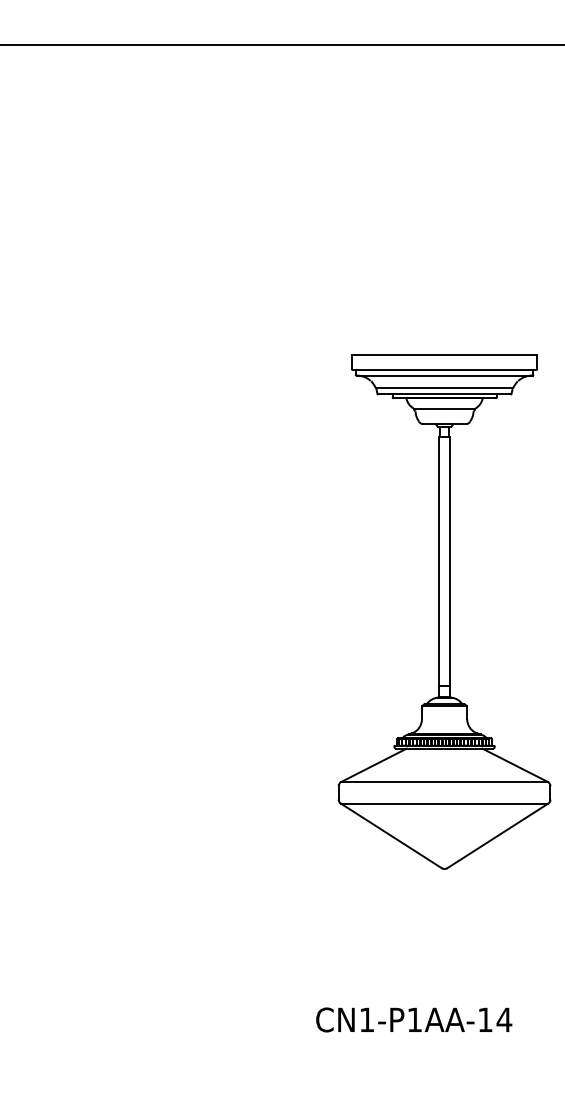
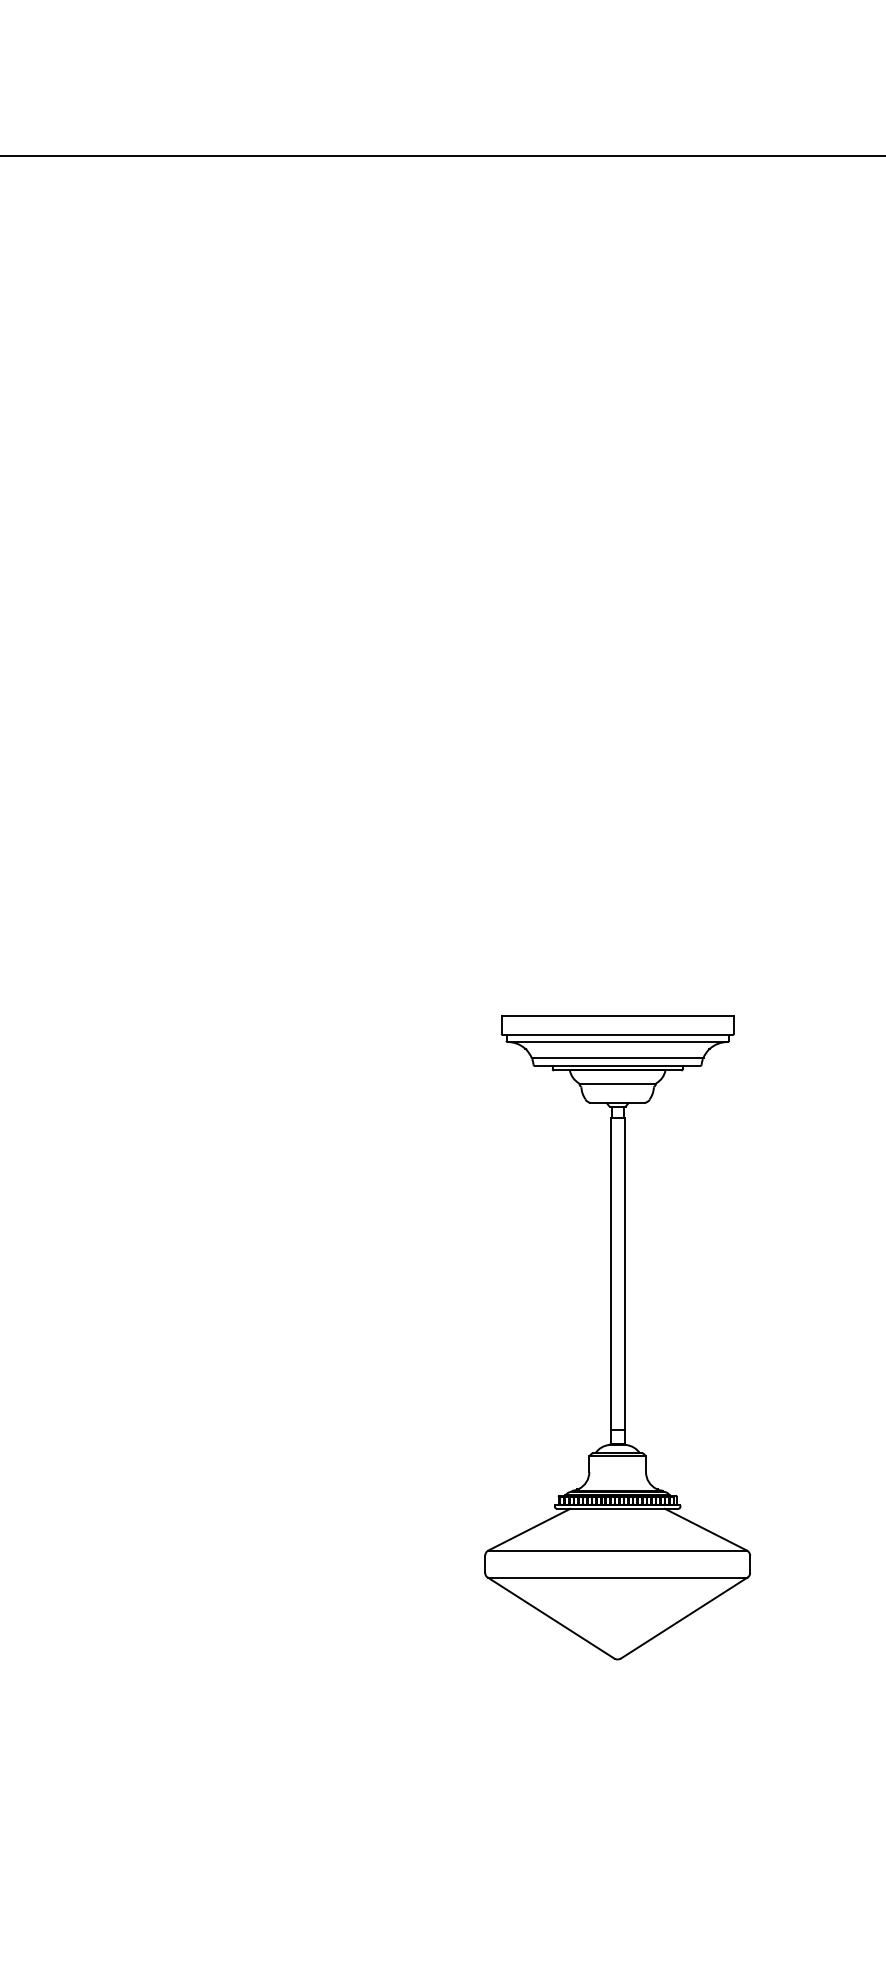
part: (444, 611) -> (617, 1336), size x0.6

